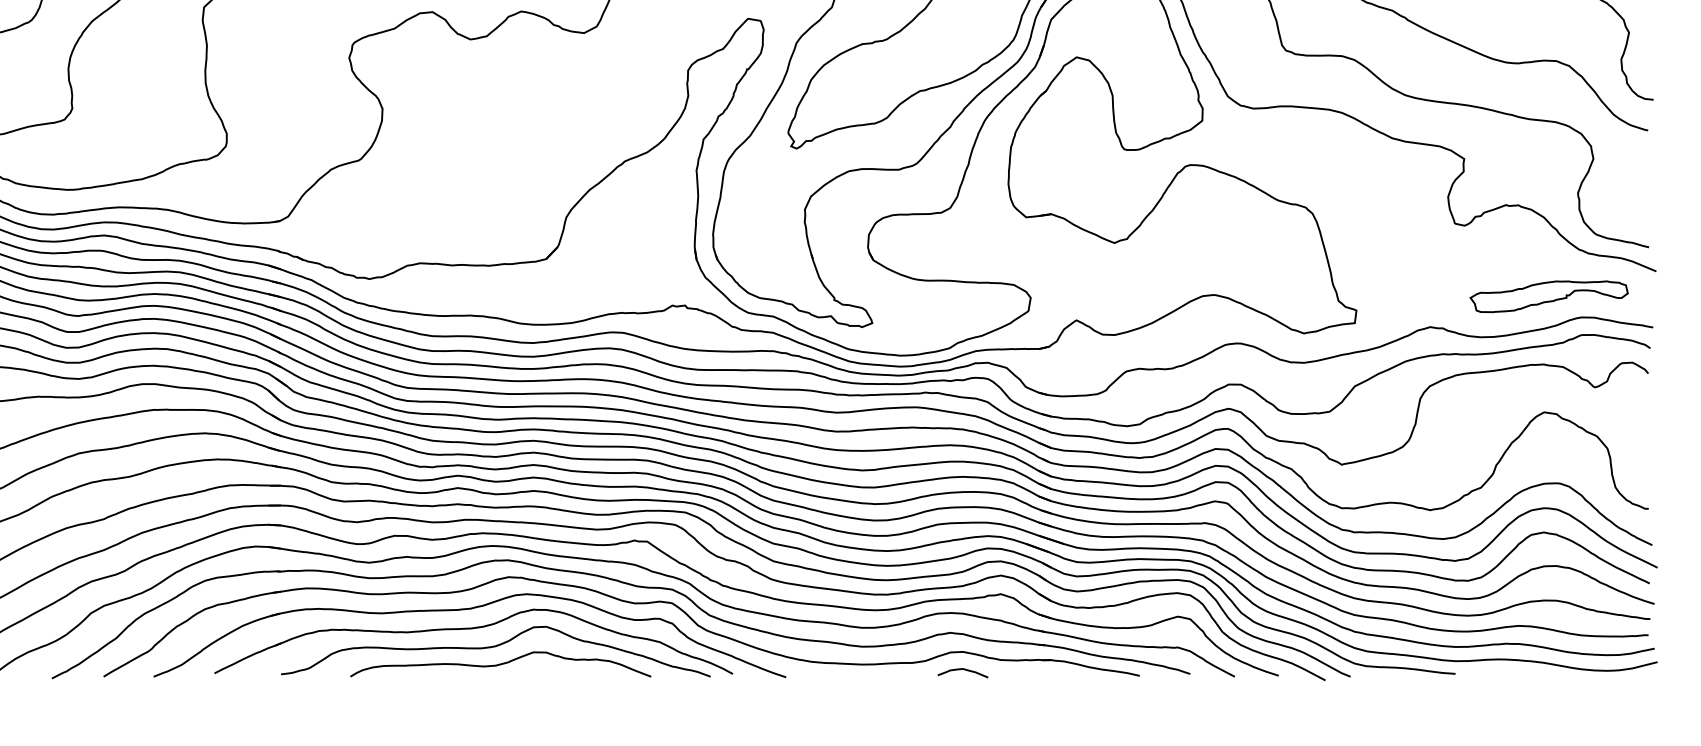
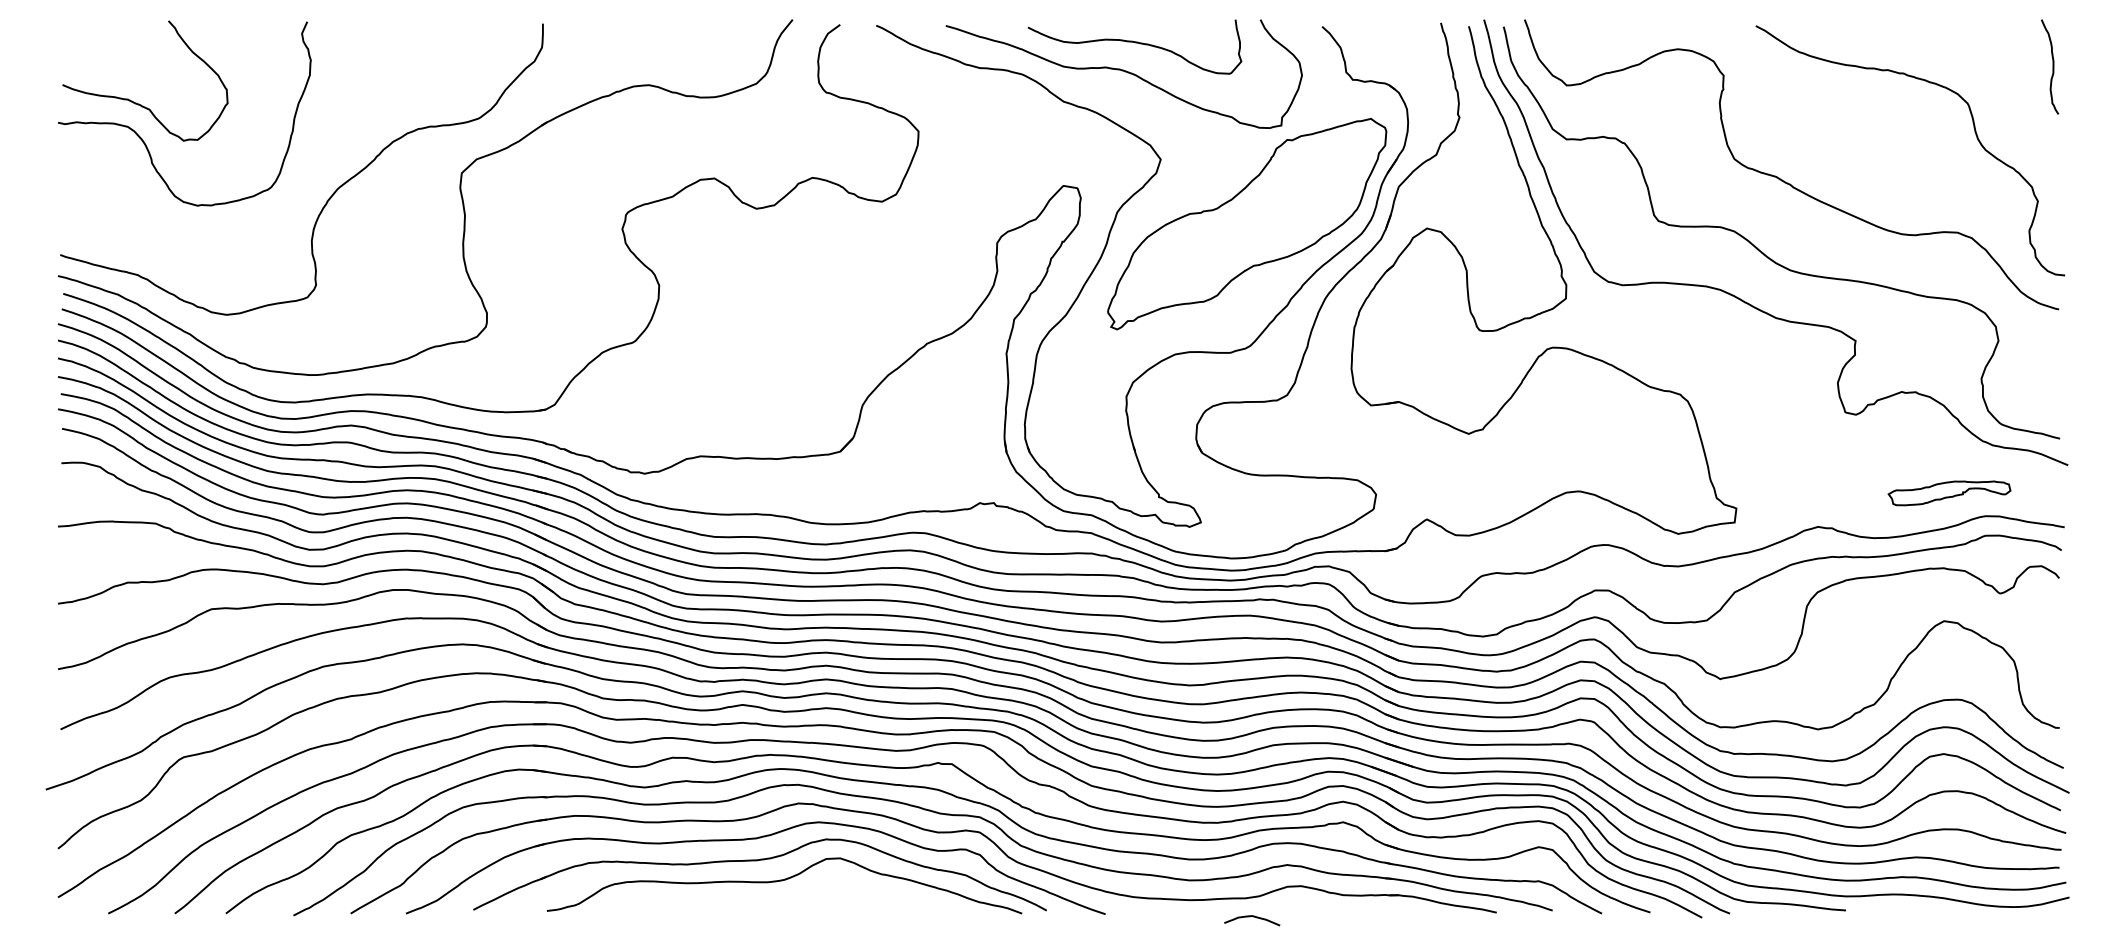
part: (1549, 296) -> (1949, 493), size x0.7
curve: (500, 663) -> (789, 899), removed
curve: (964, 670) -> (1253, 917), moved

